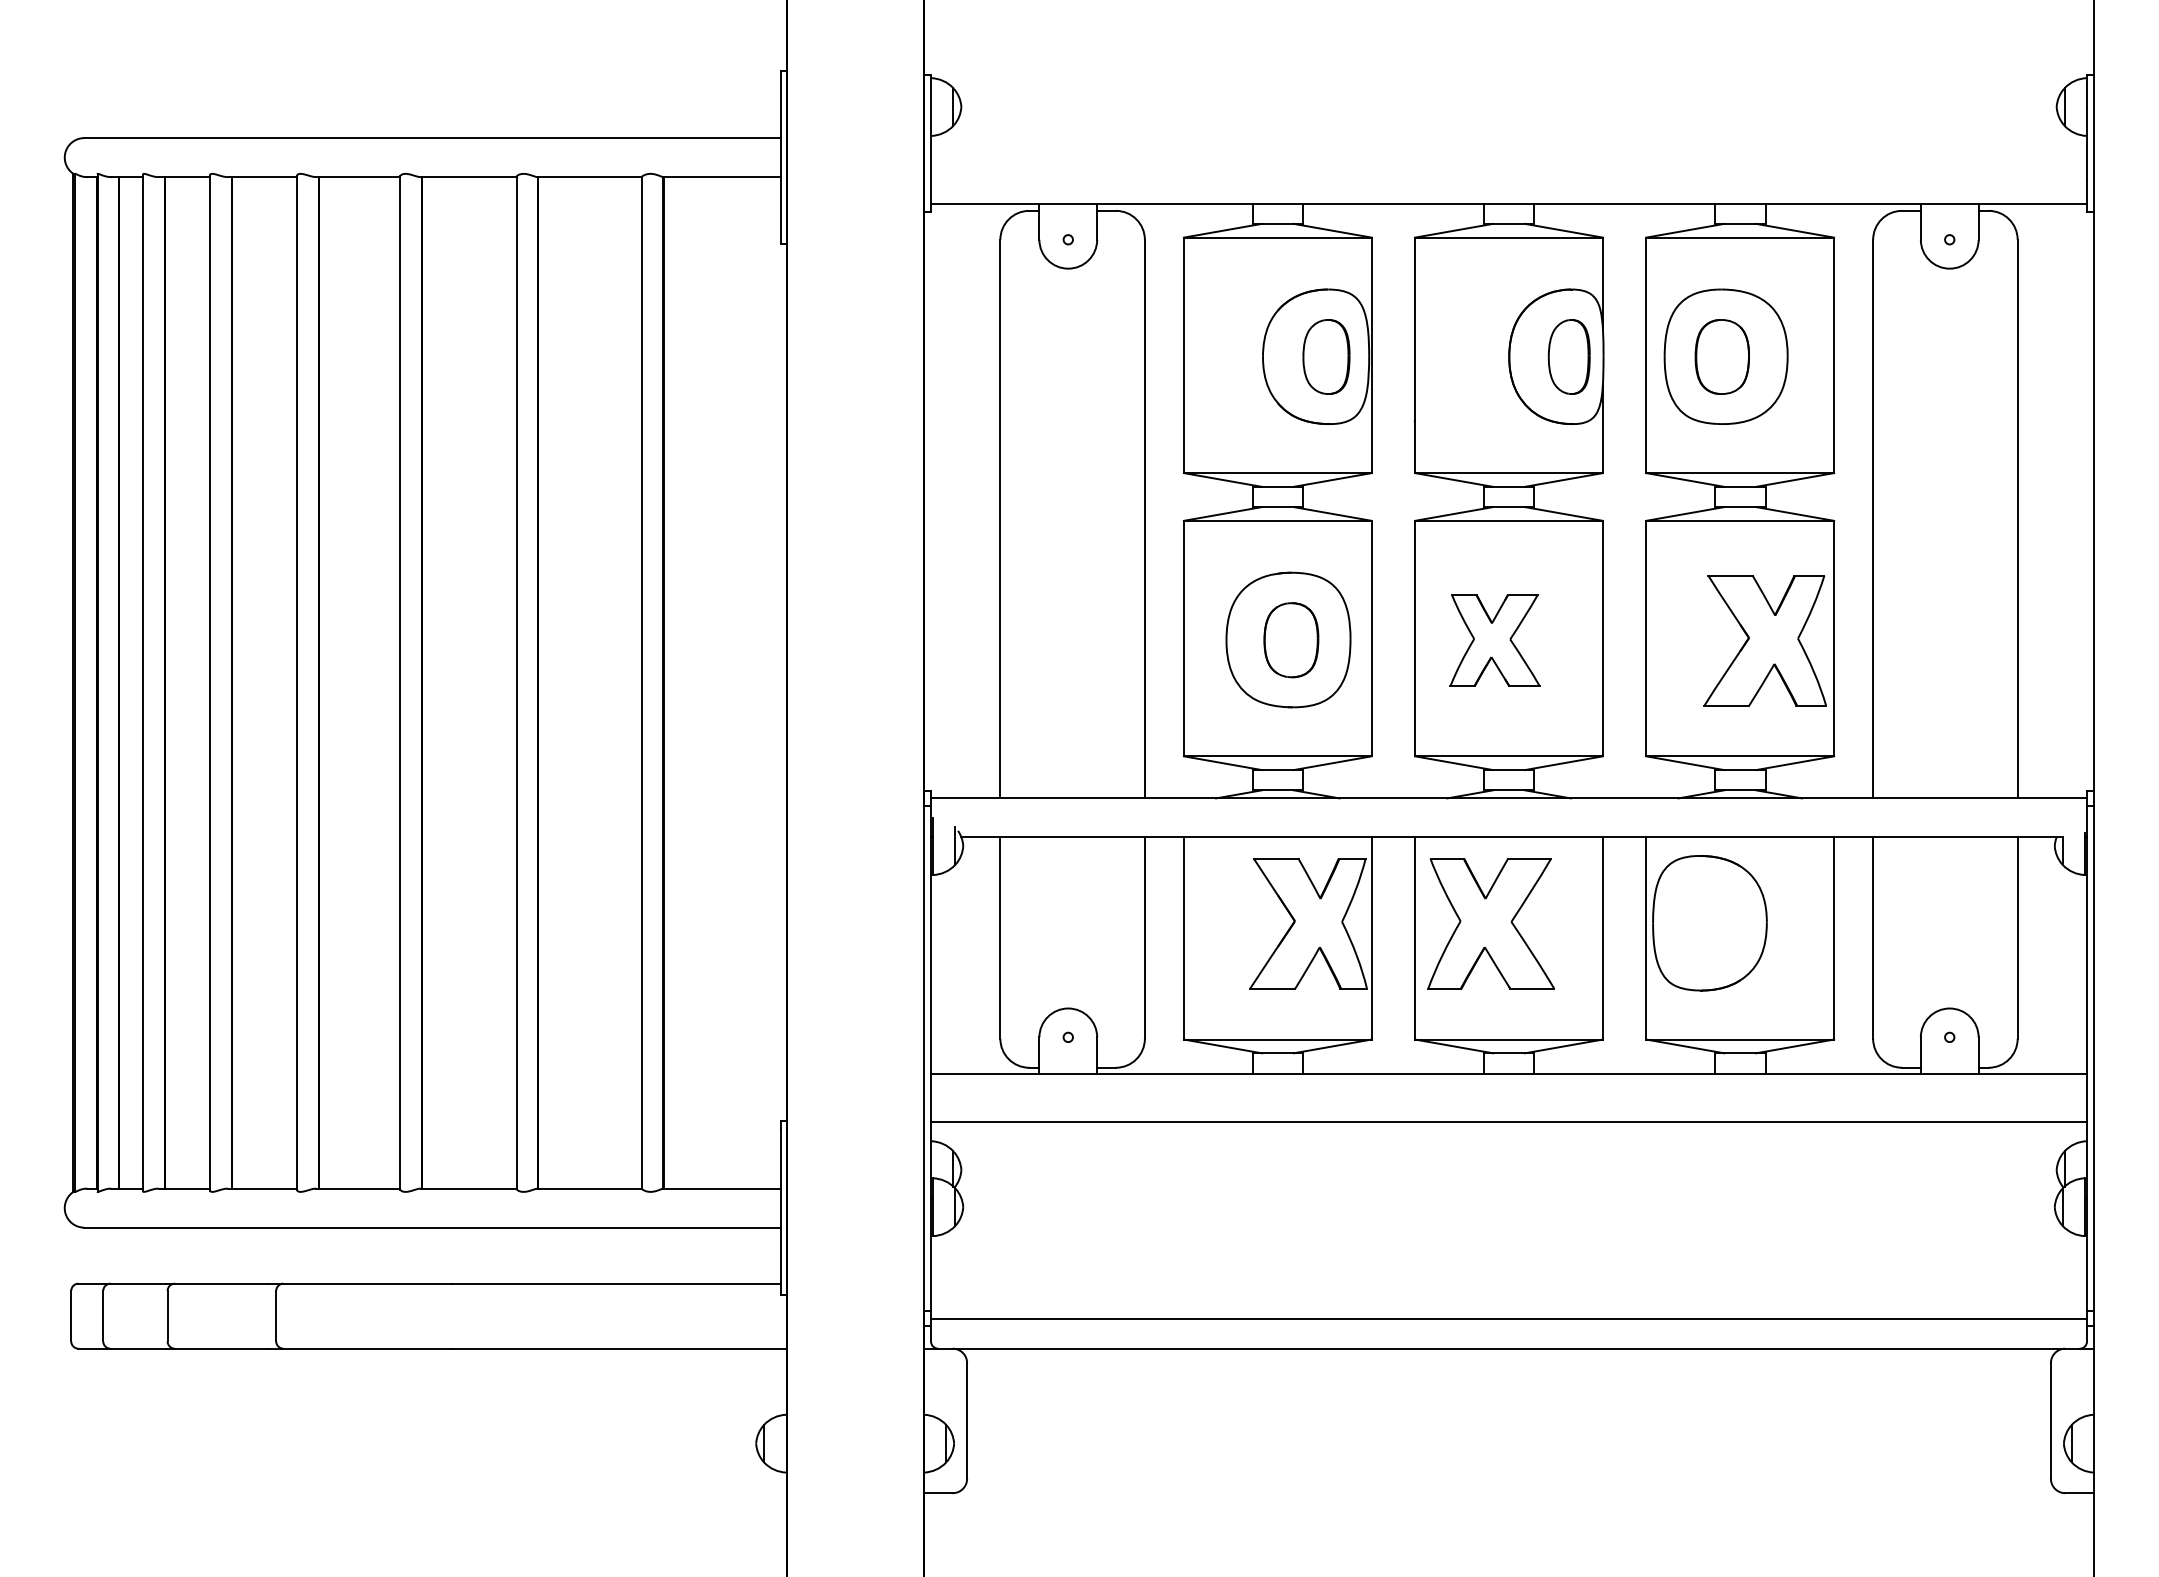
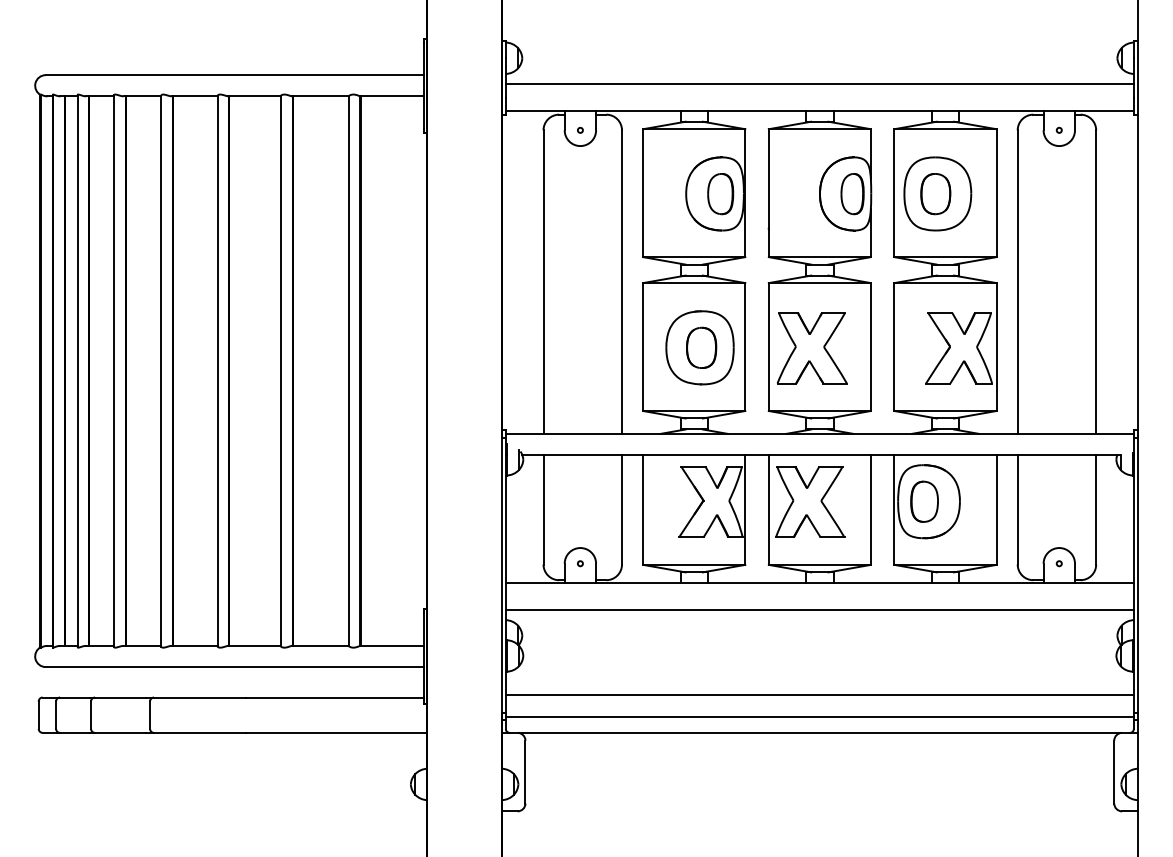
line: (1508, 155) -> (819, 84), added
part: (1495, 641) -> (812, 348), size x1.43
part: (1701, 922) -> (924, 501), added
line: (1508, 1279) -> (819, 695), added

